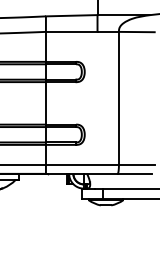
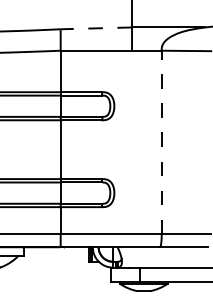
line: (71, 15) -> (96, 28), solid -> dashed
line: (118, 97) -> (161, 141), solid -> dashed

